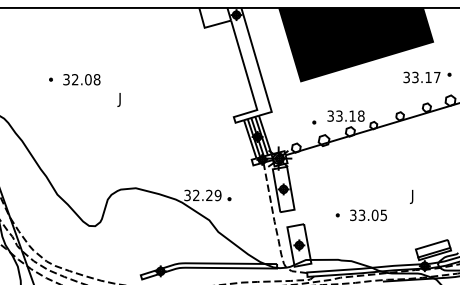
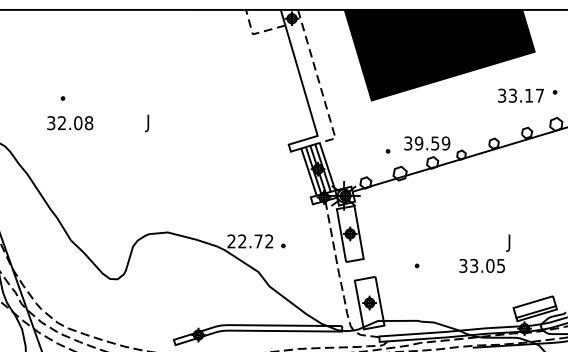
line: (207, 27) -> (256, 34), solid -> dashed
line: (258, 67) -> (319, 83), solid -> dashed
text: (81, 79) -> (69, 122), moved
text: (350, 115) -> (432, 142), 33.18 -> 39.59
text: (202, 195) -> (250, 241), 32.29 -> 22.72
text: (368, 215) -> (482, 266), moved

